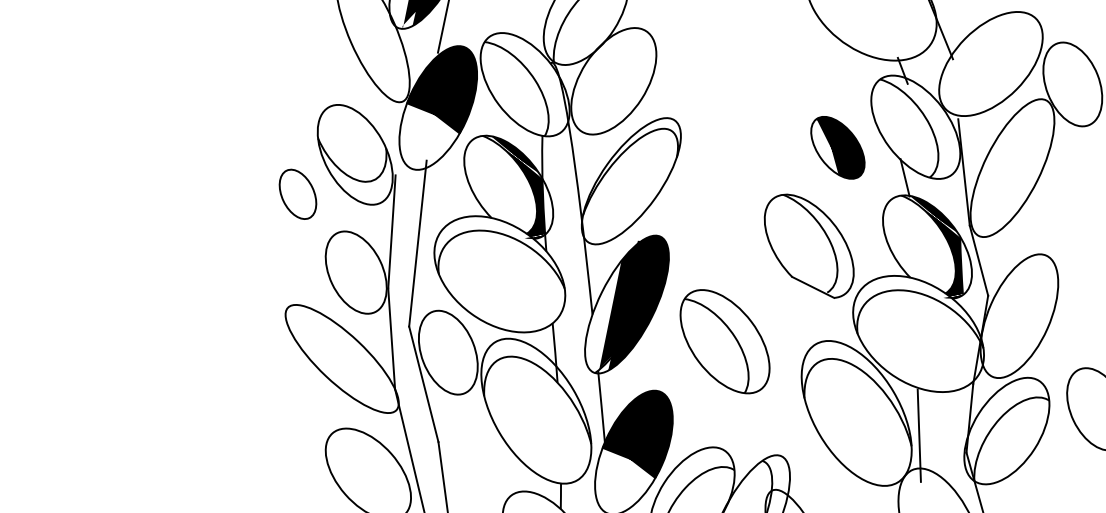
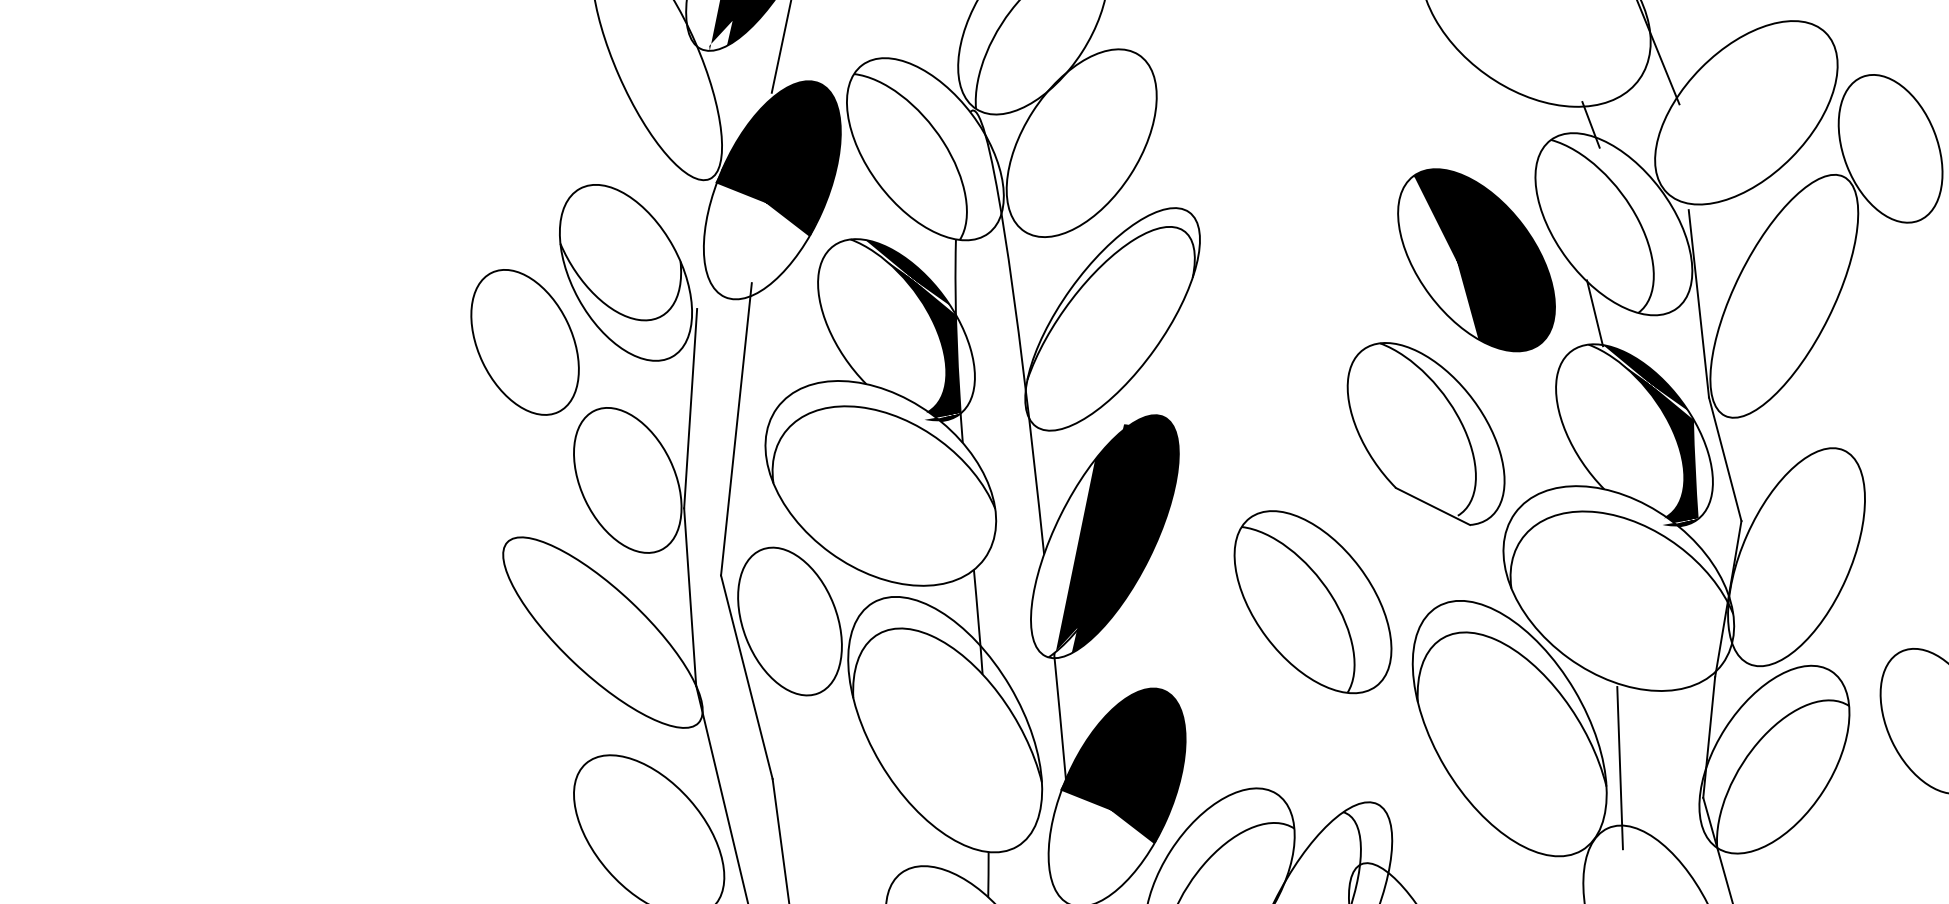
part: (837, 147) -> (1475, 259), size x1.67
part: (297, 194) -> (524, 342), size x1.67
part: (724, 341) -> (1311, 601), moved

